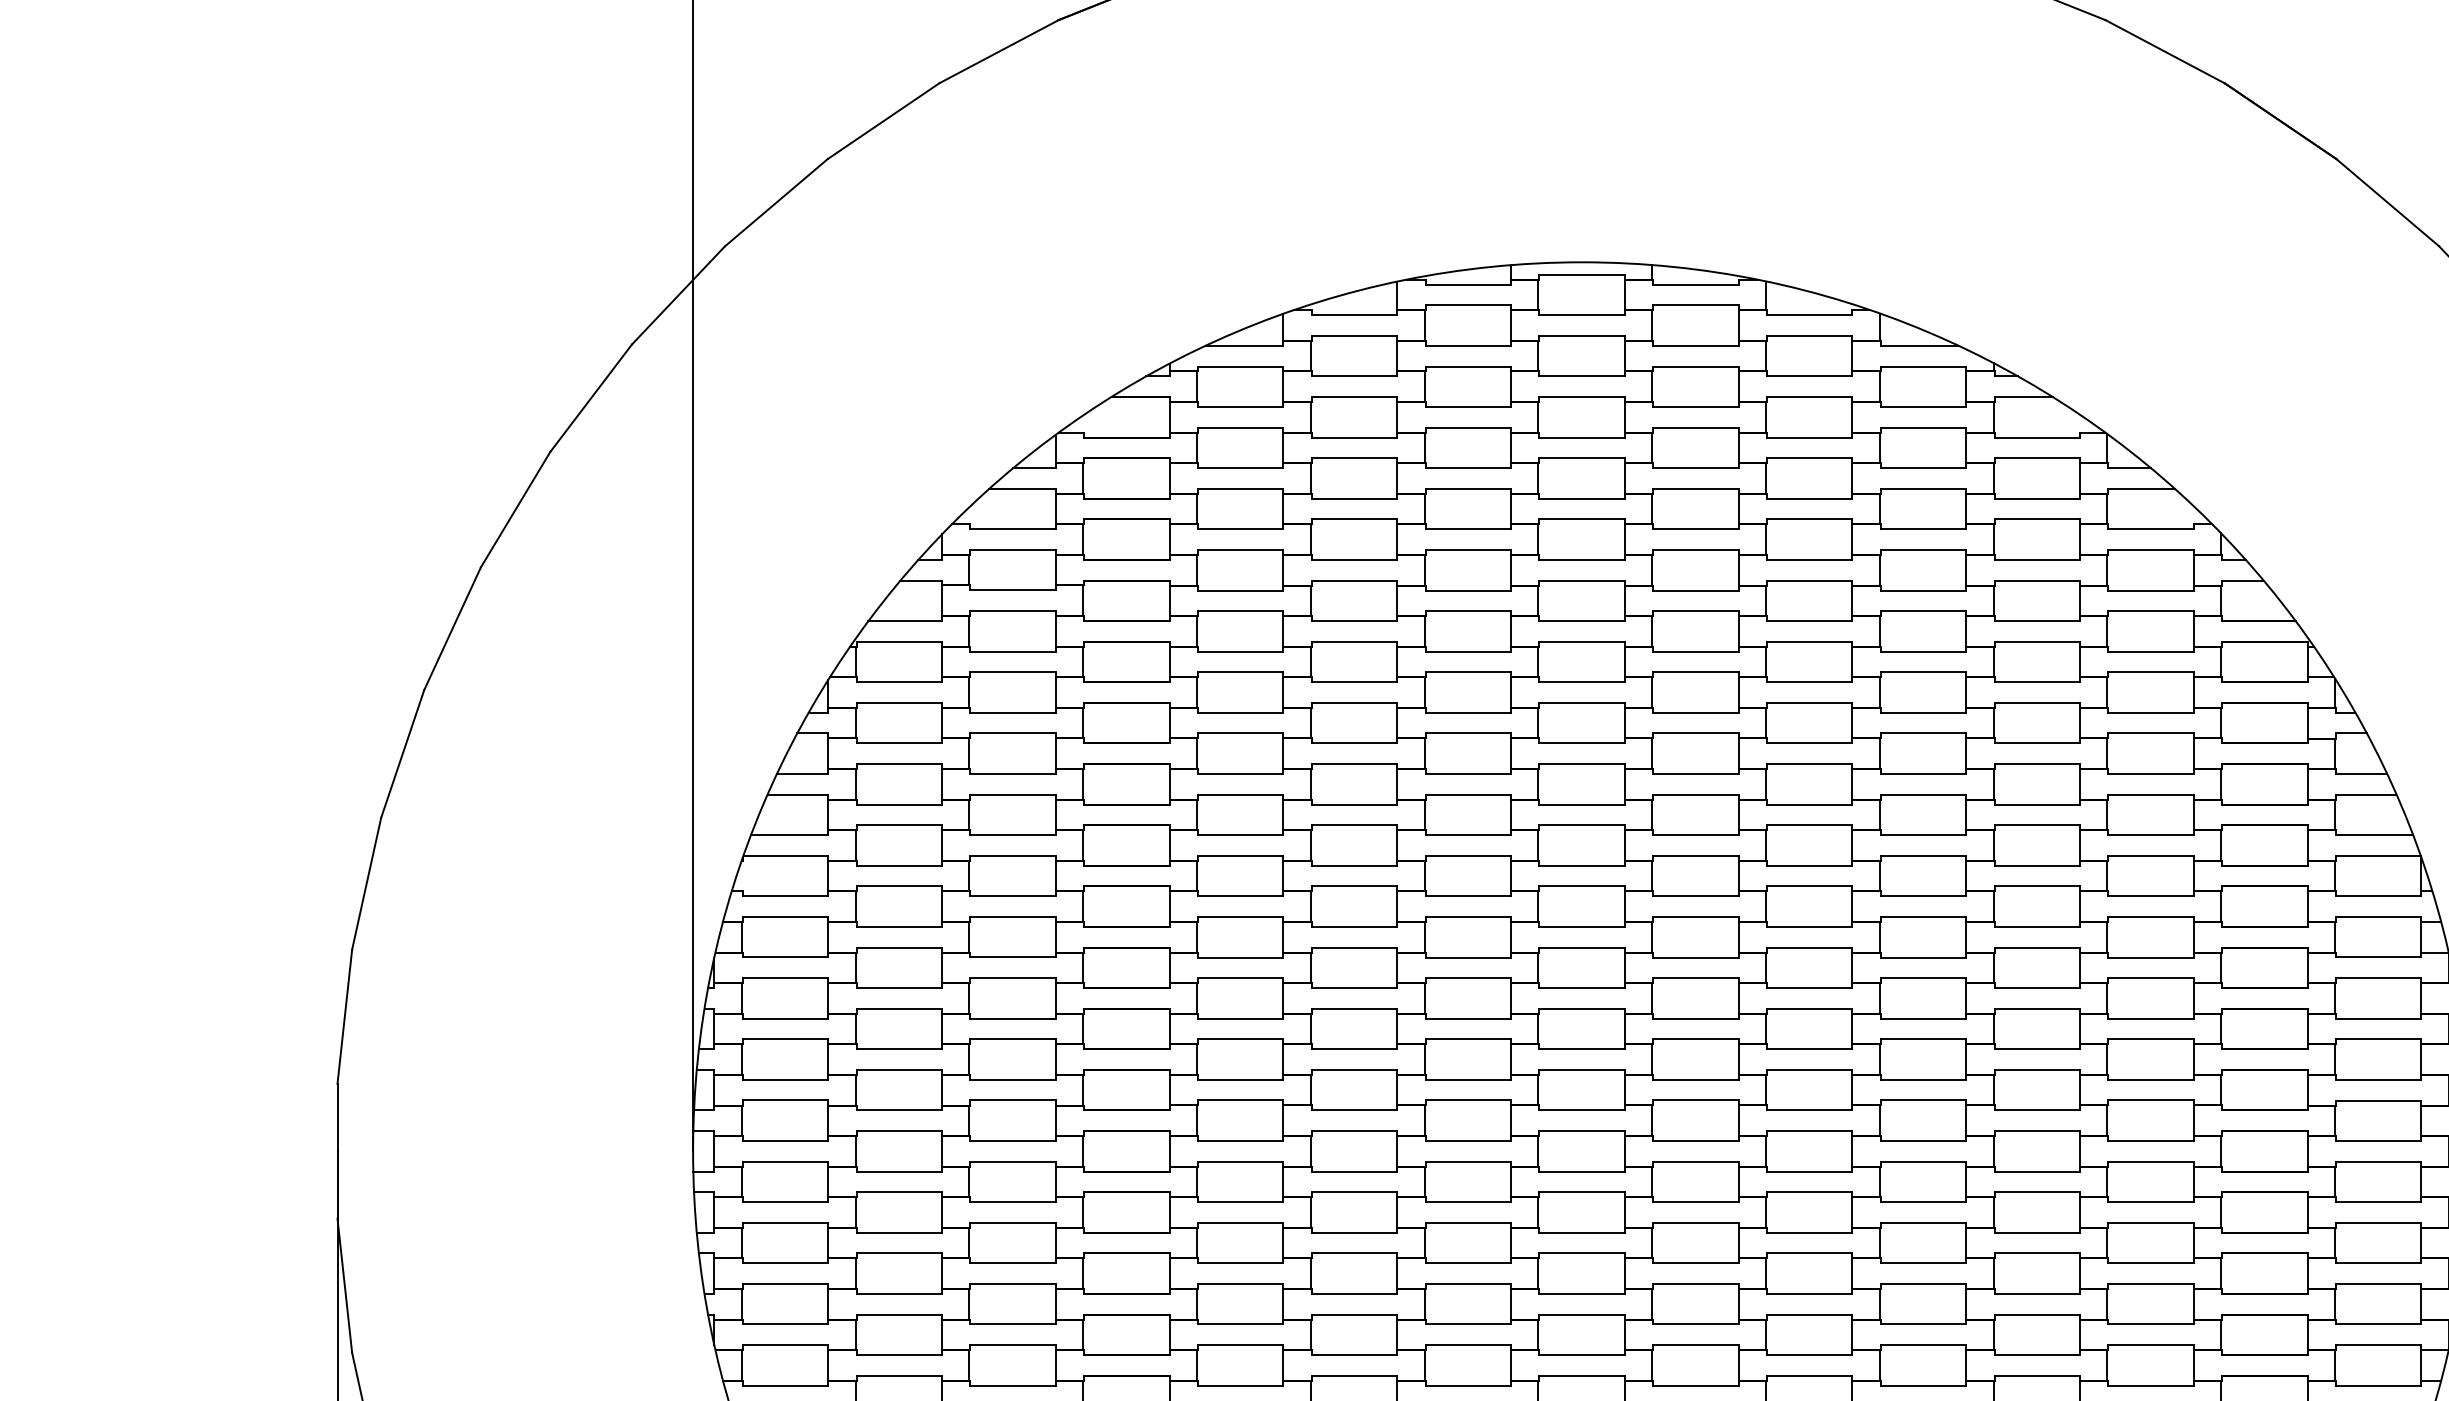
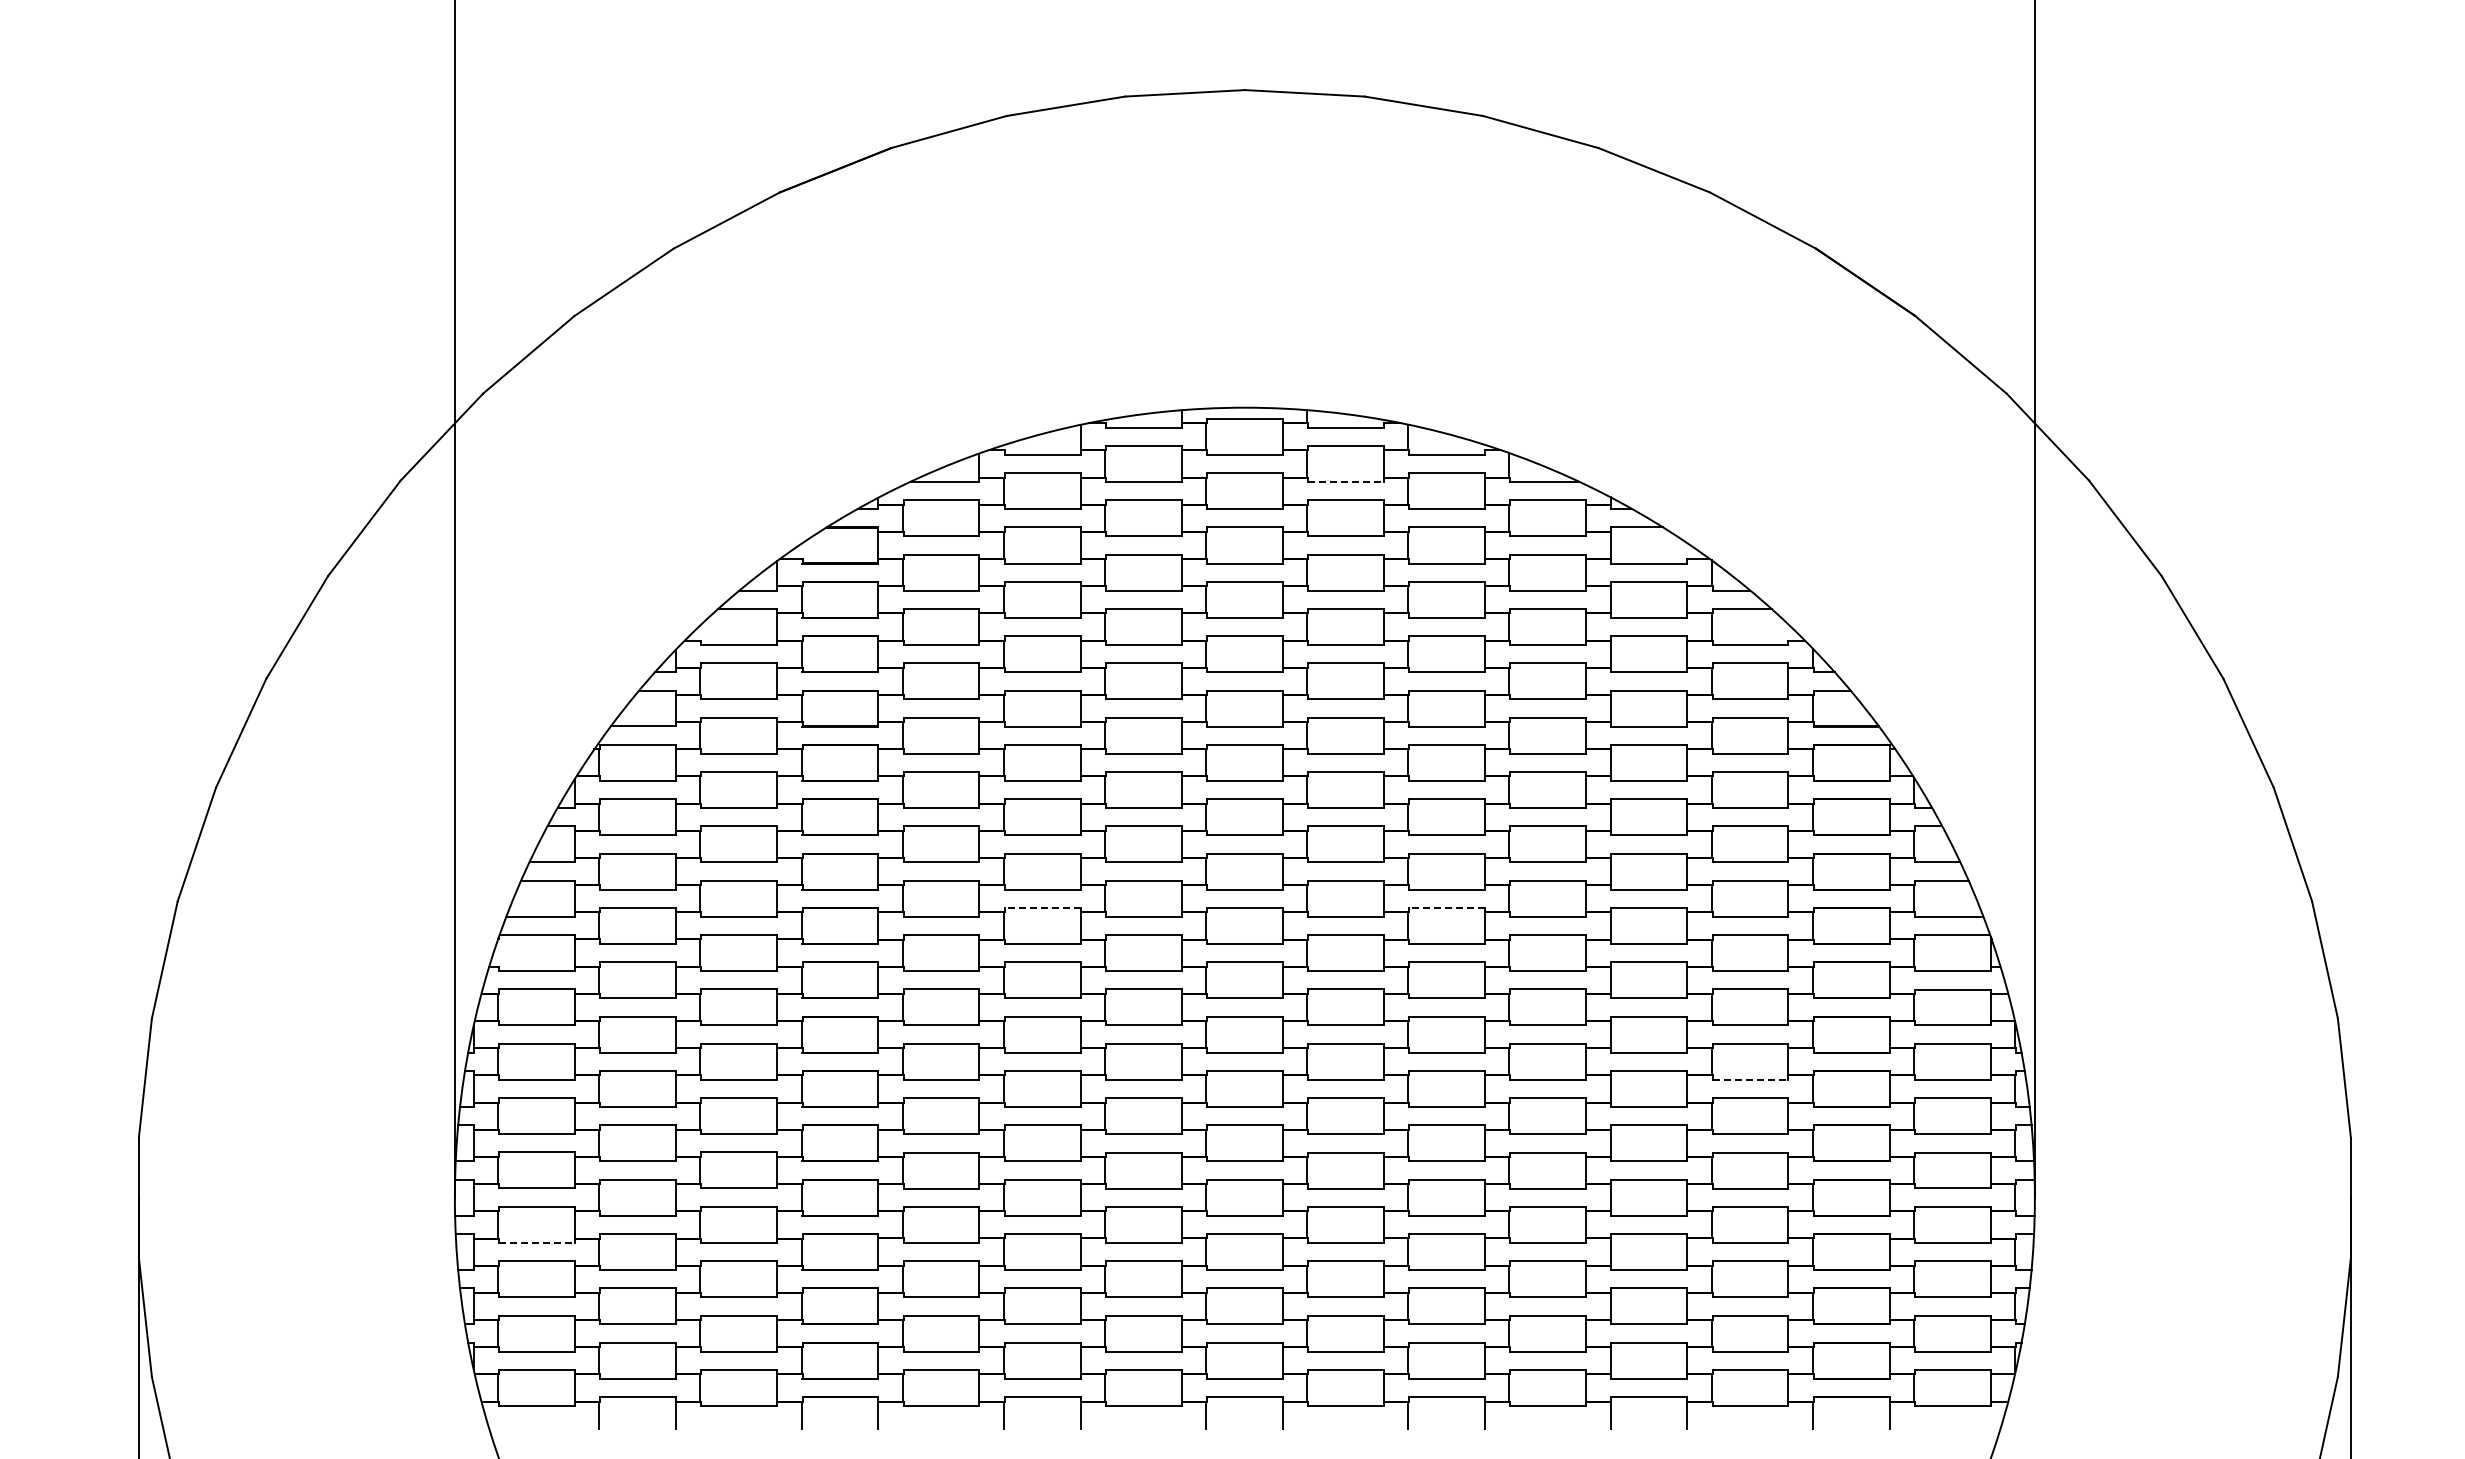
line: (1696, 345) -> (1346, 481), solid -> dashed
line: (1354, 824) -> (1042, 907), solid -> dashed
line: (1810, 824) -> (1447, 907), solid -> dashed
line: (2151, 1018) -> (1750, 1079), solid -> dashed
line: (786, 1201) -> (537, 1242), solid -> dashed

